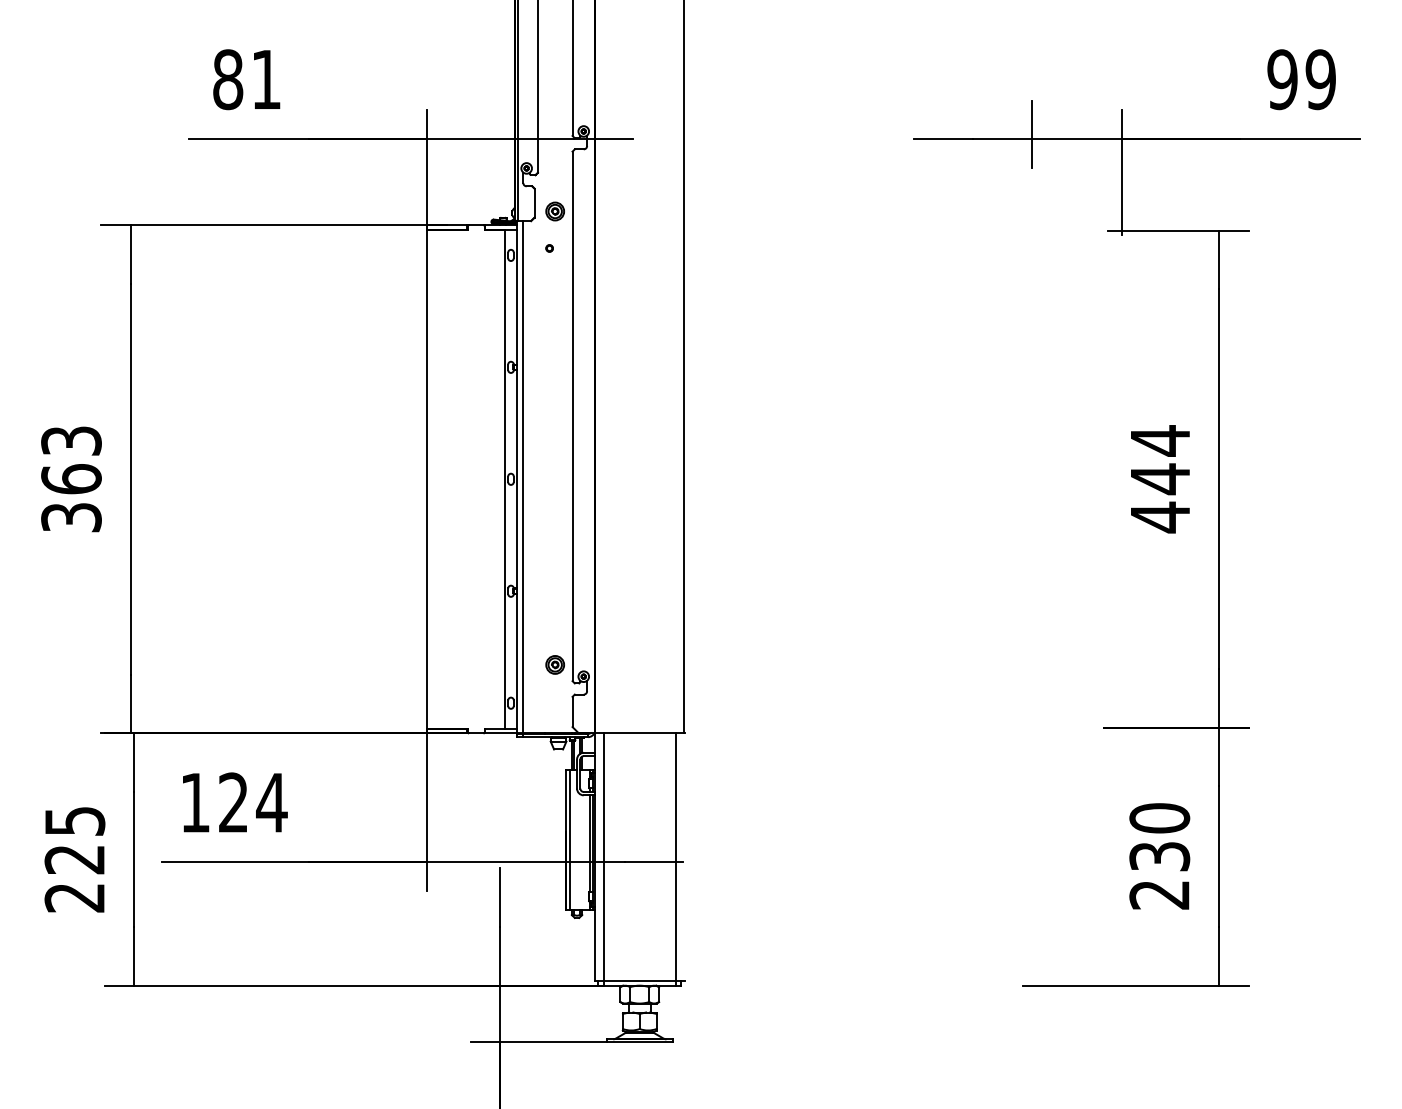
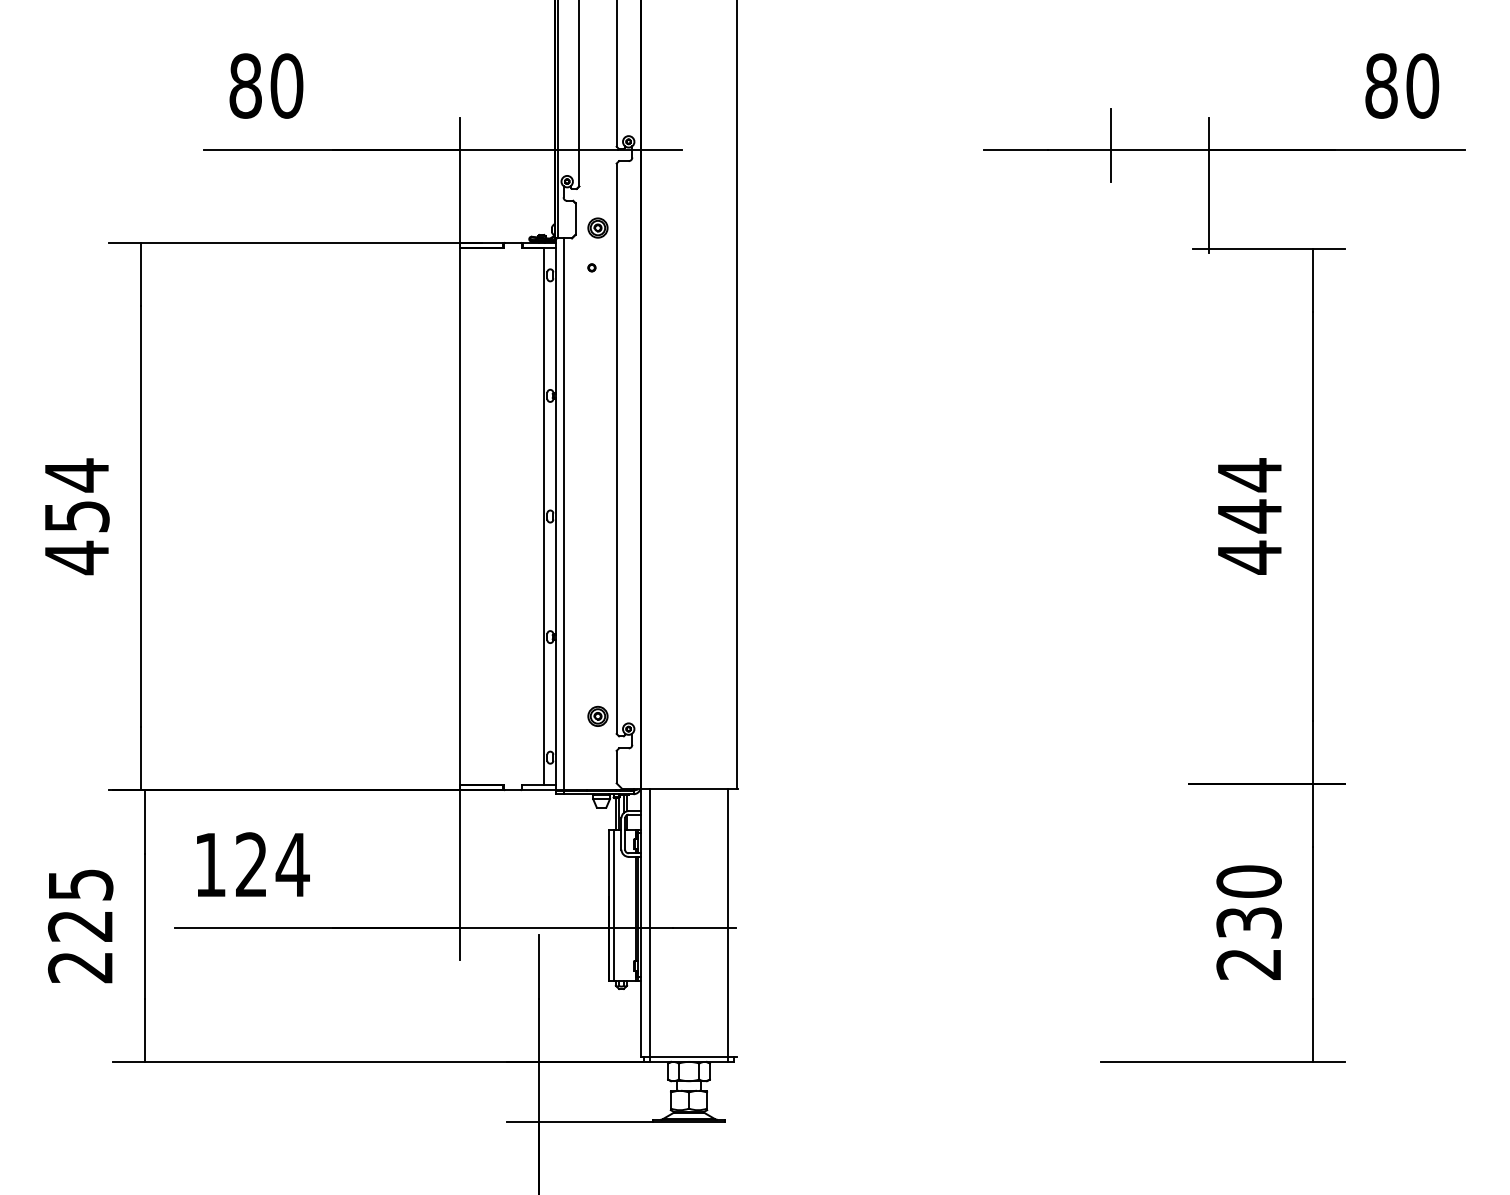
text: (266, 79) -> (286, 85), 81 -> 80
text: (1302, 79) -> (1402, 85), 99 -> 80
text: (71, 479) -> (76, 516), 363 -> 454

